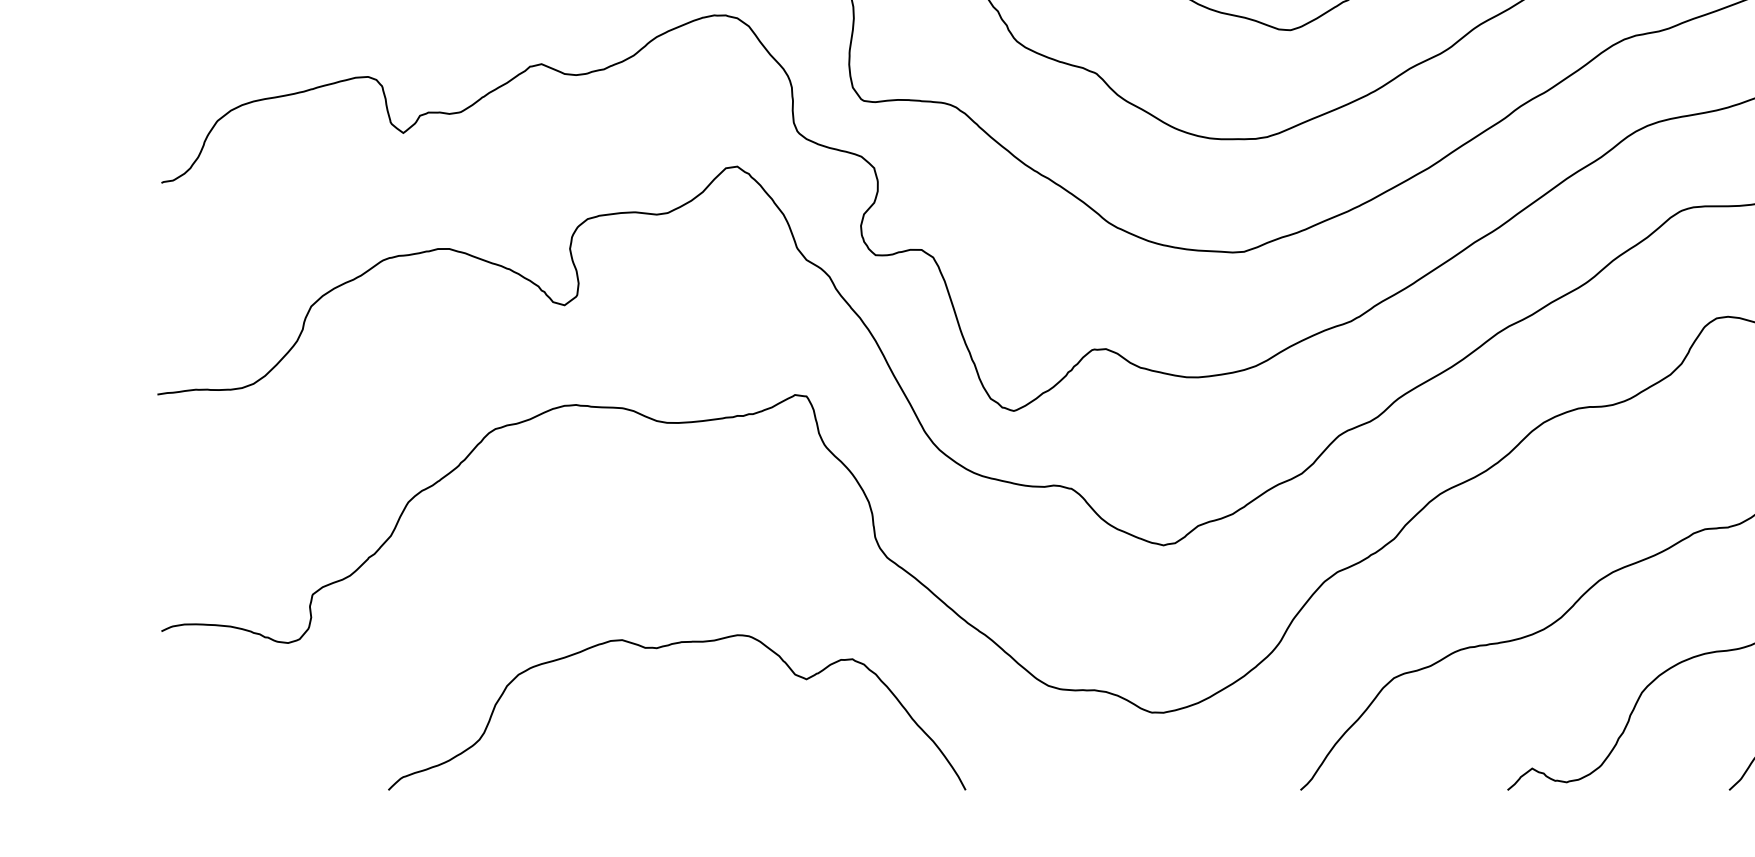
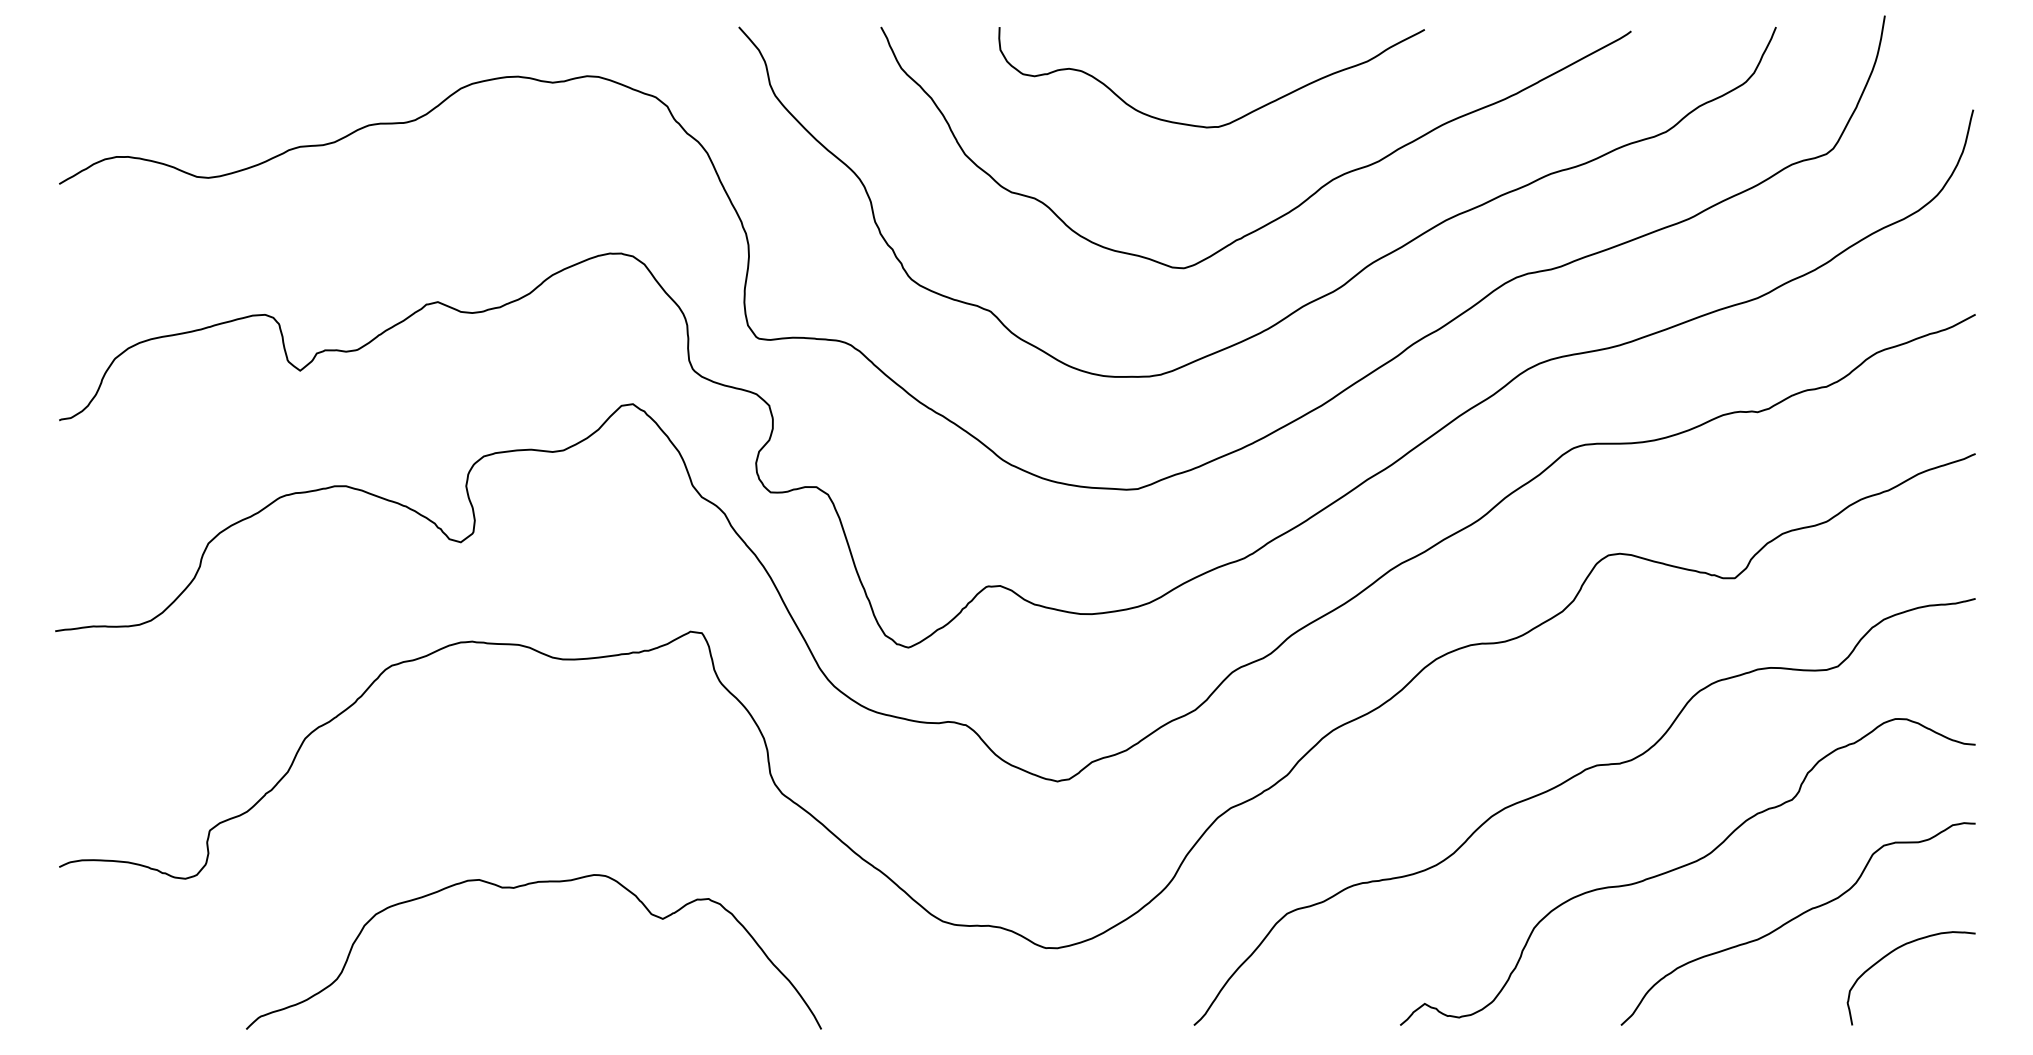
curve: (659, 648) -> (516, 888), moved

